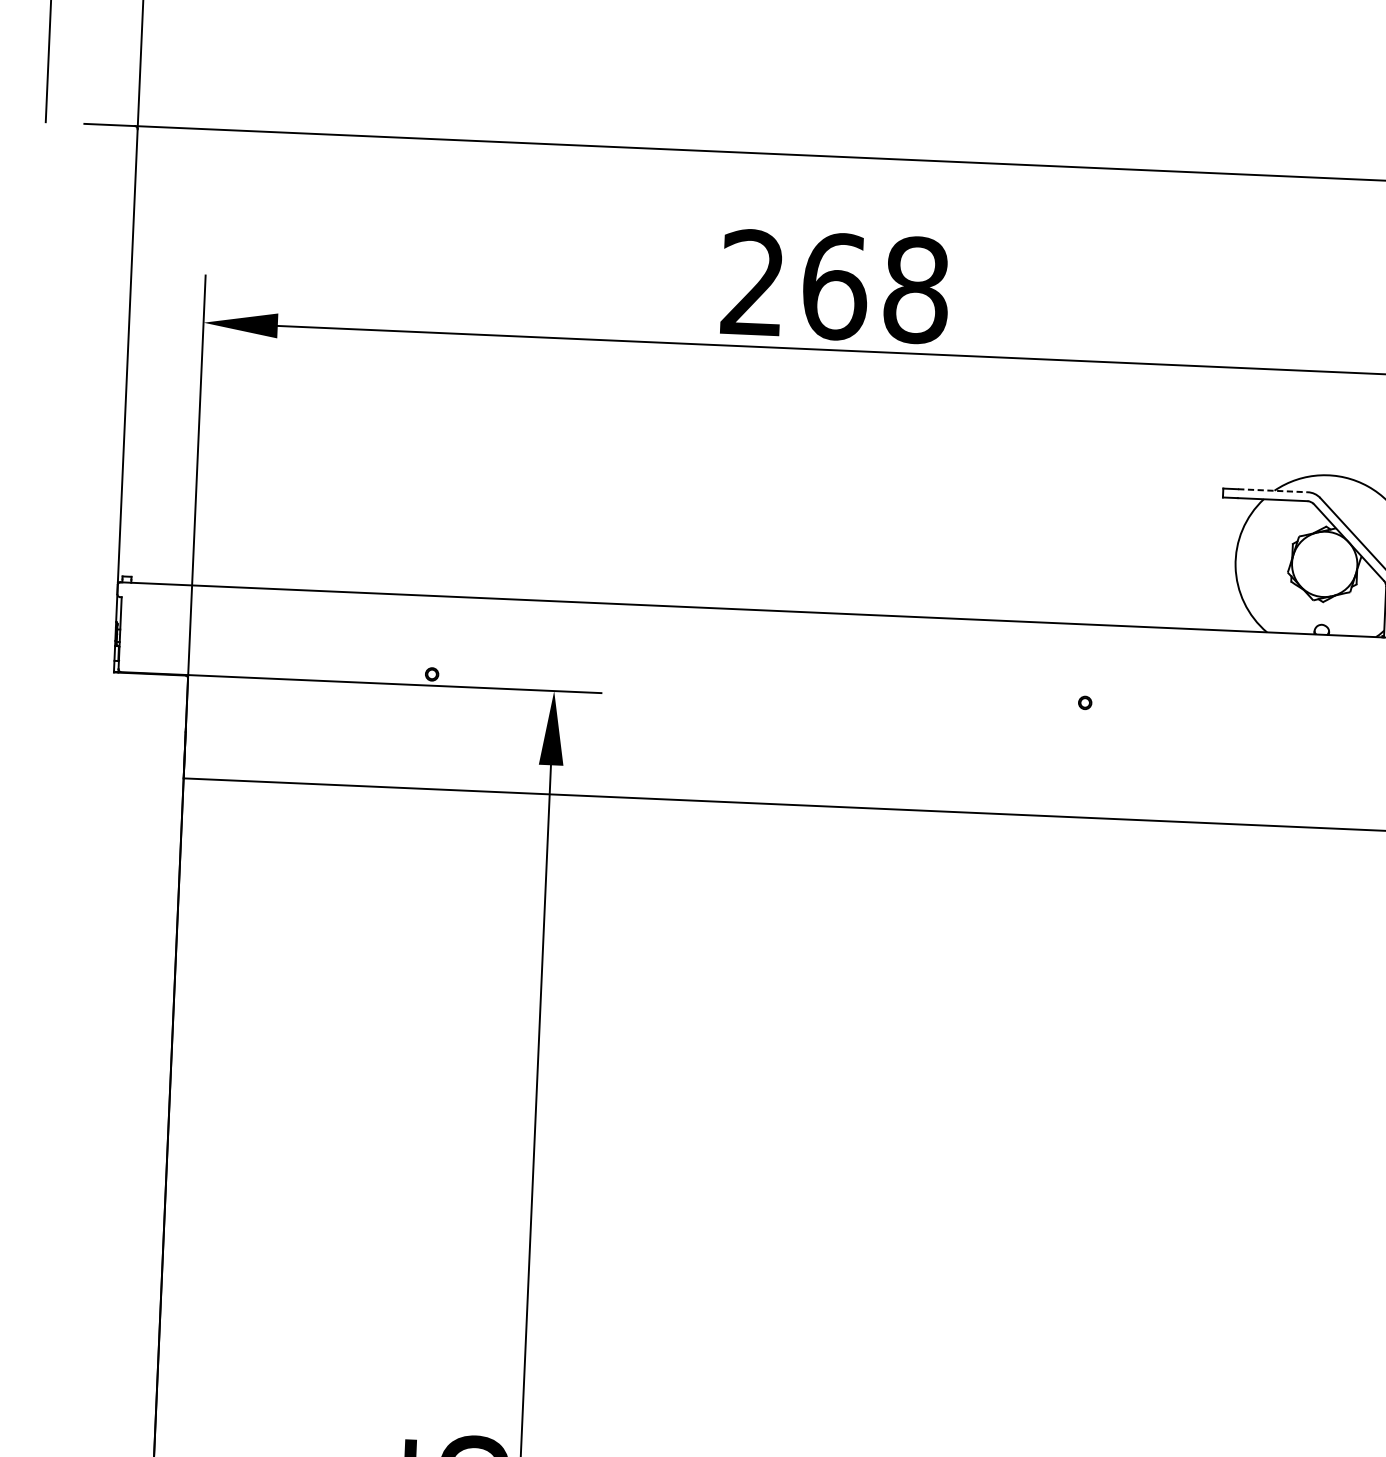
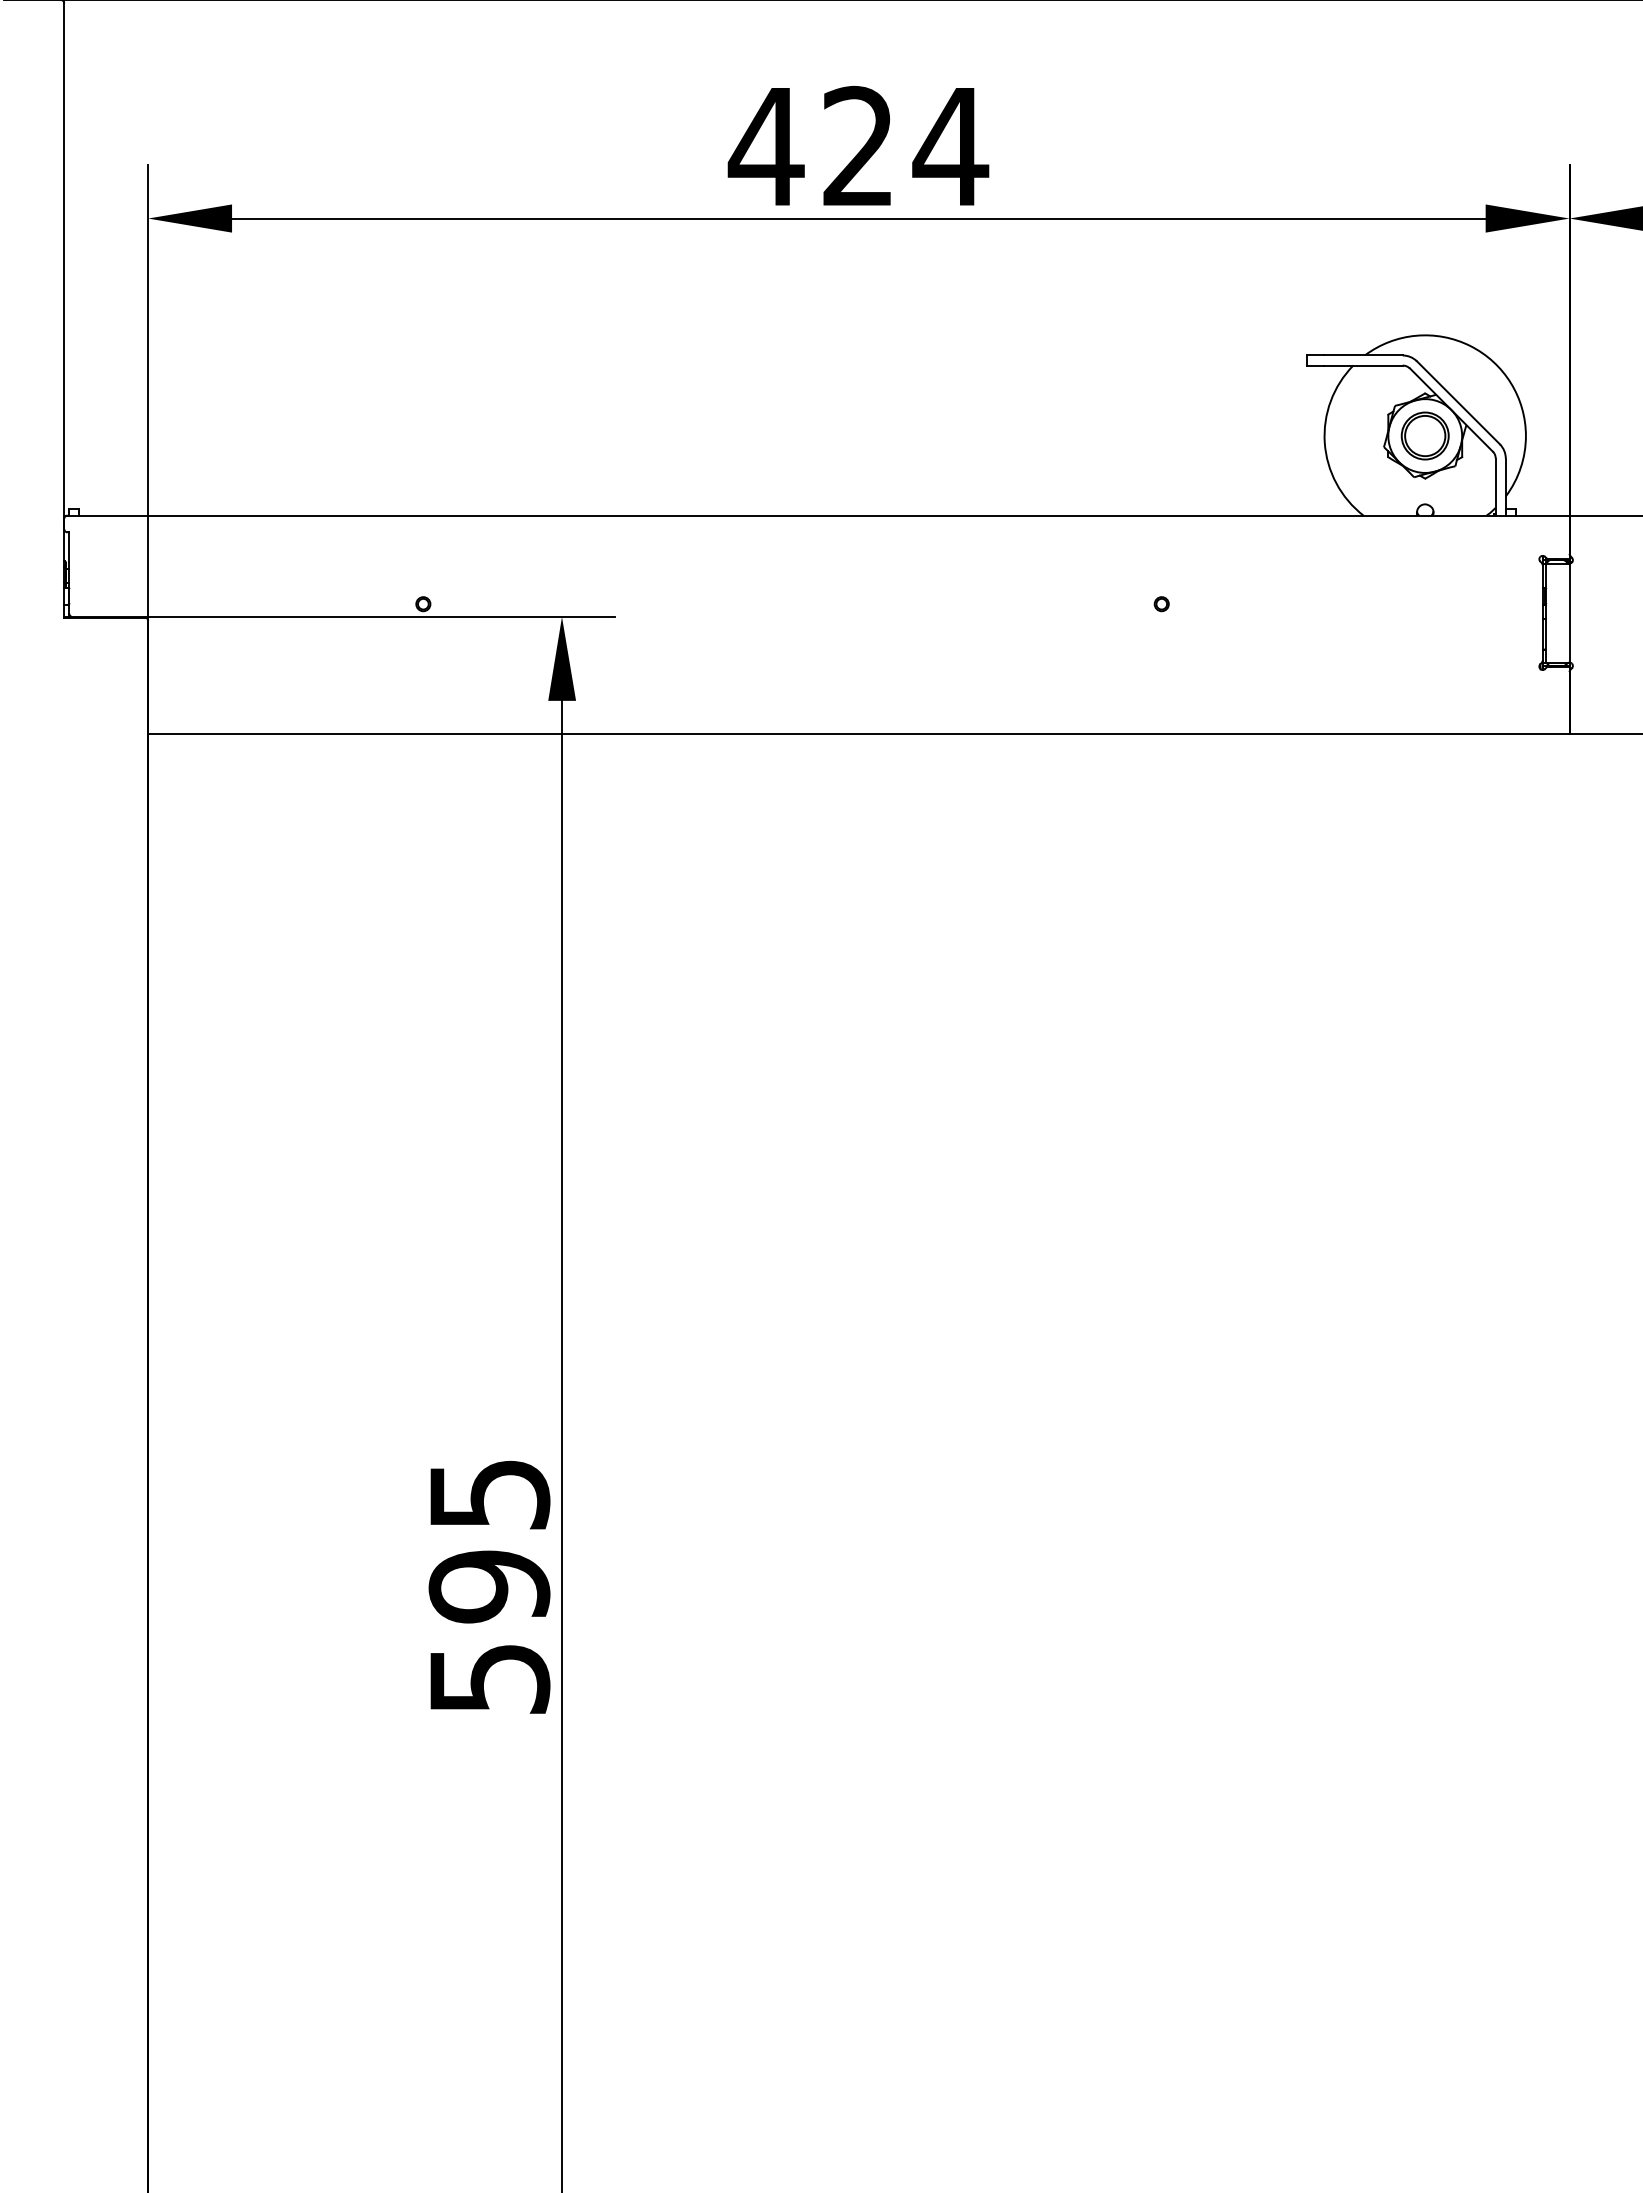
text: (834, 286) -> (858, 146), 268 -> 424
line: (1273, 490) -> (1363, 355), dashed -> solid
part: (1324, 563) -> (1424, 435), added

